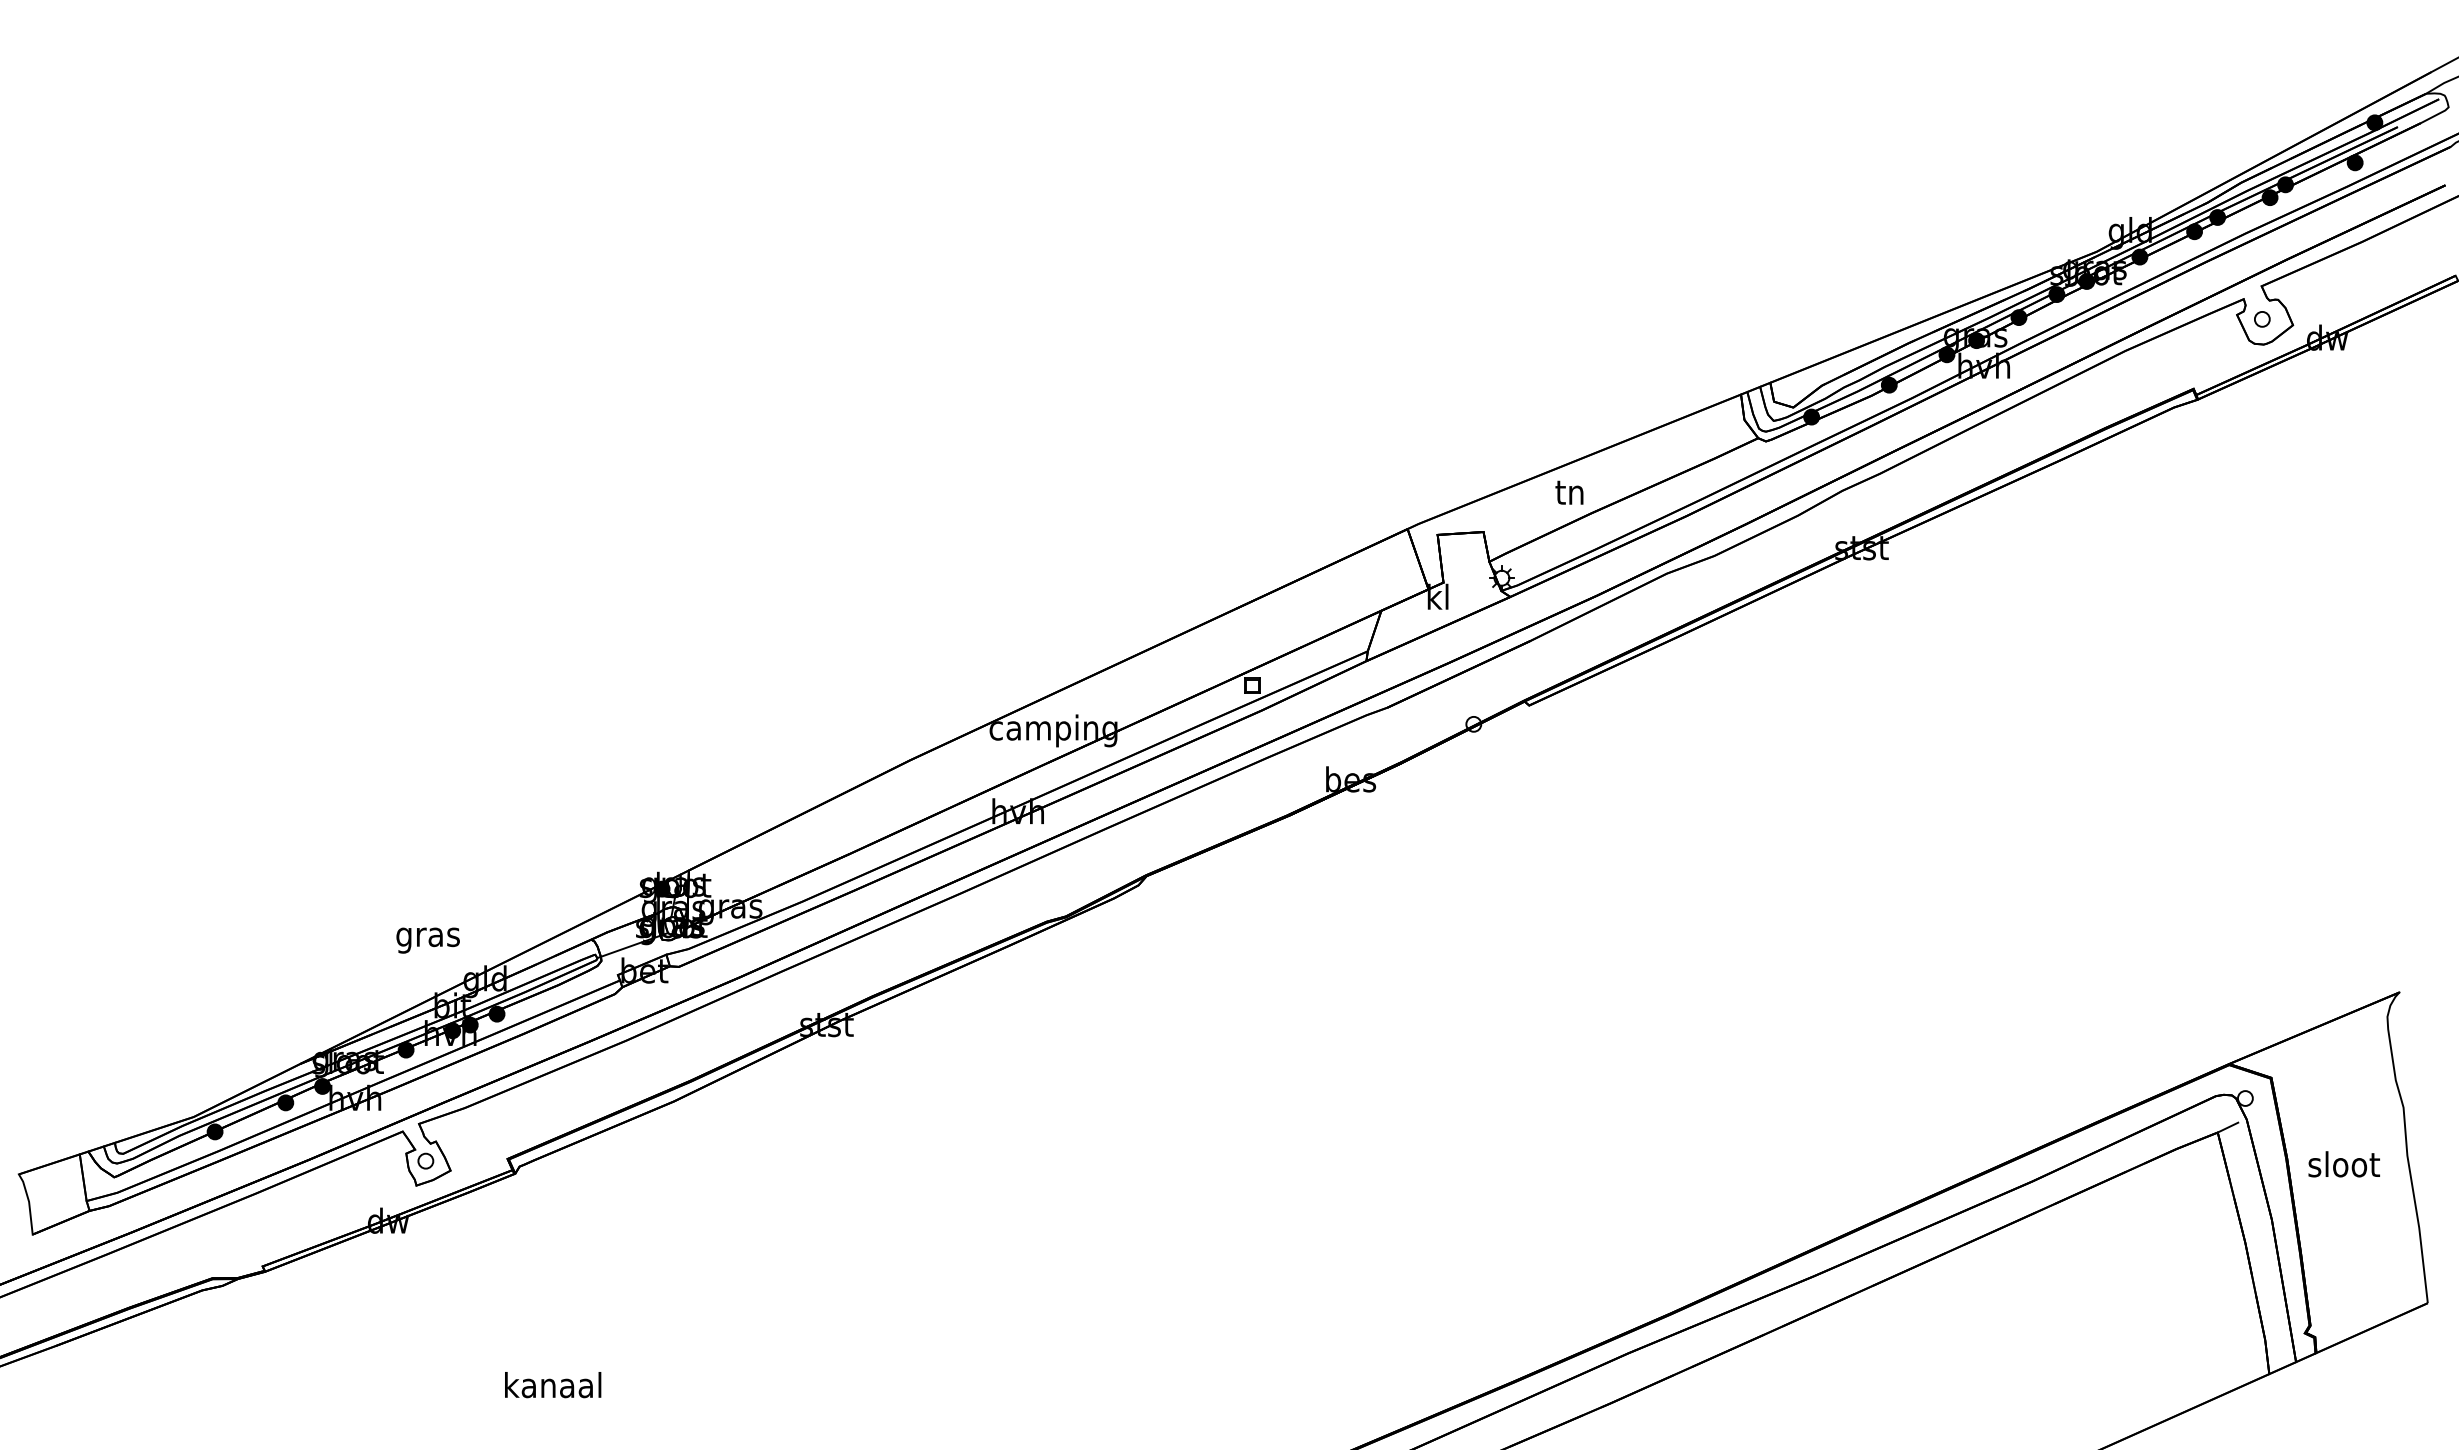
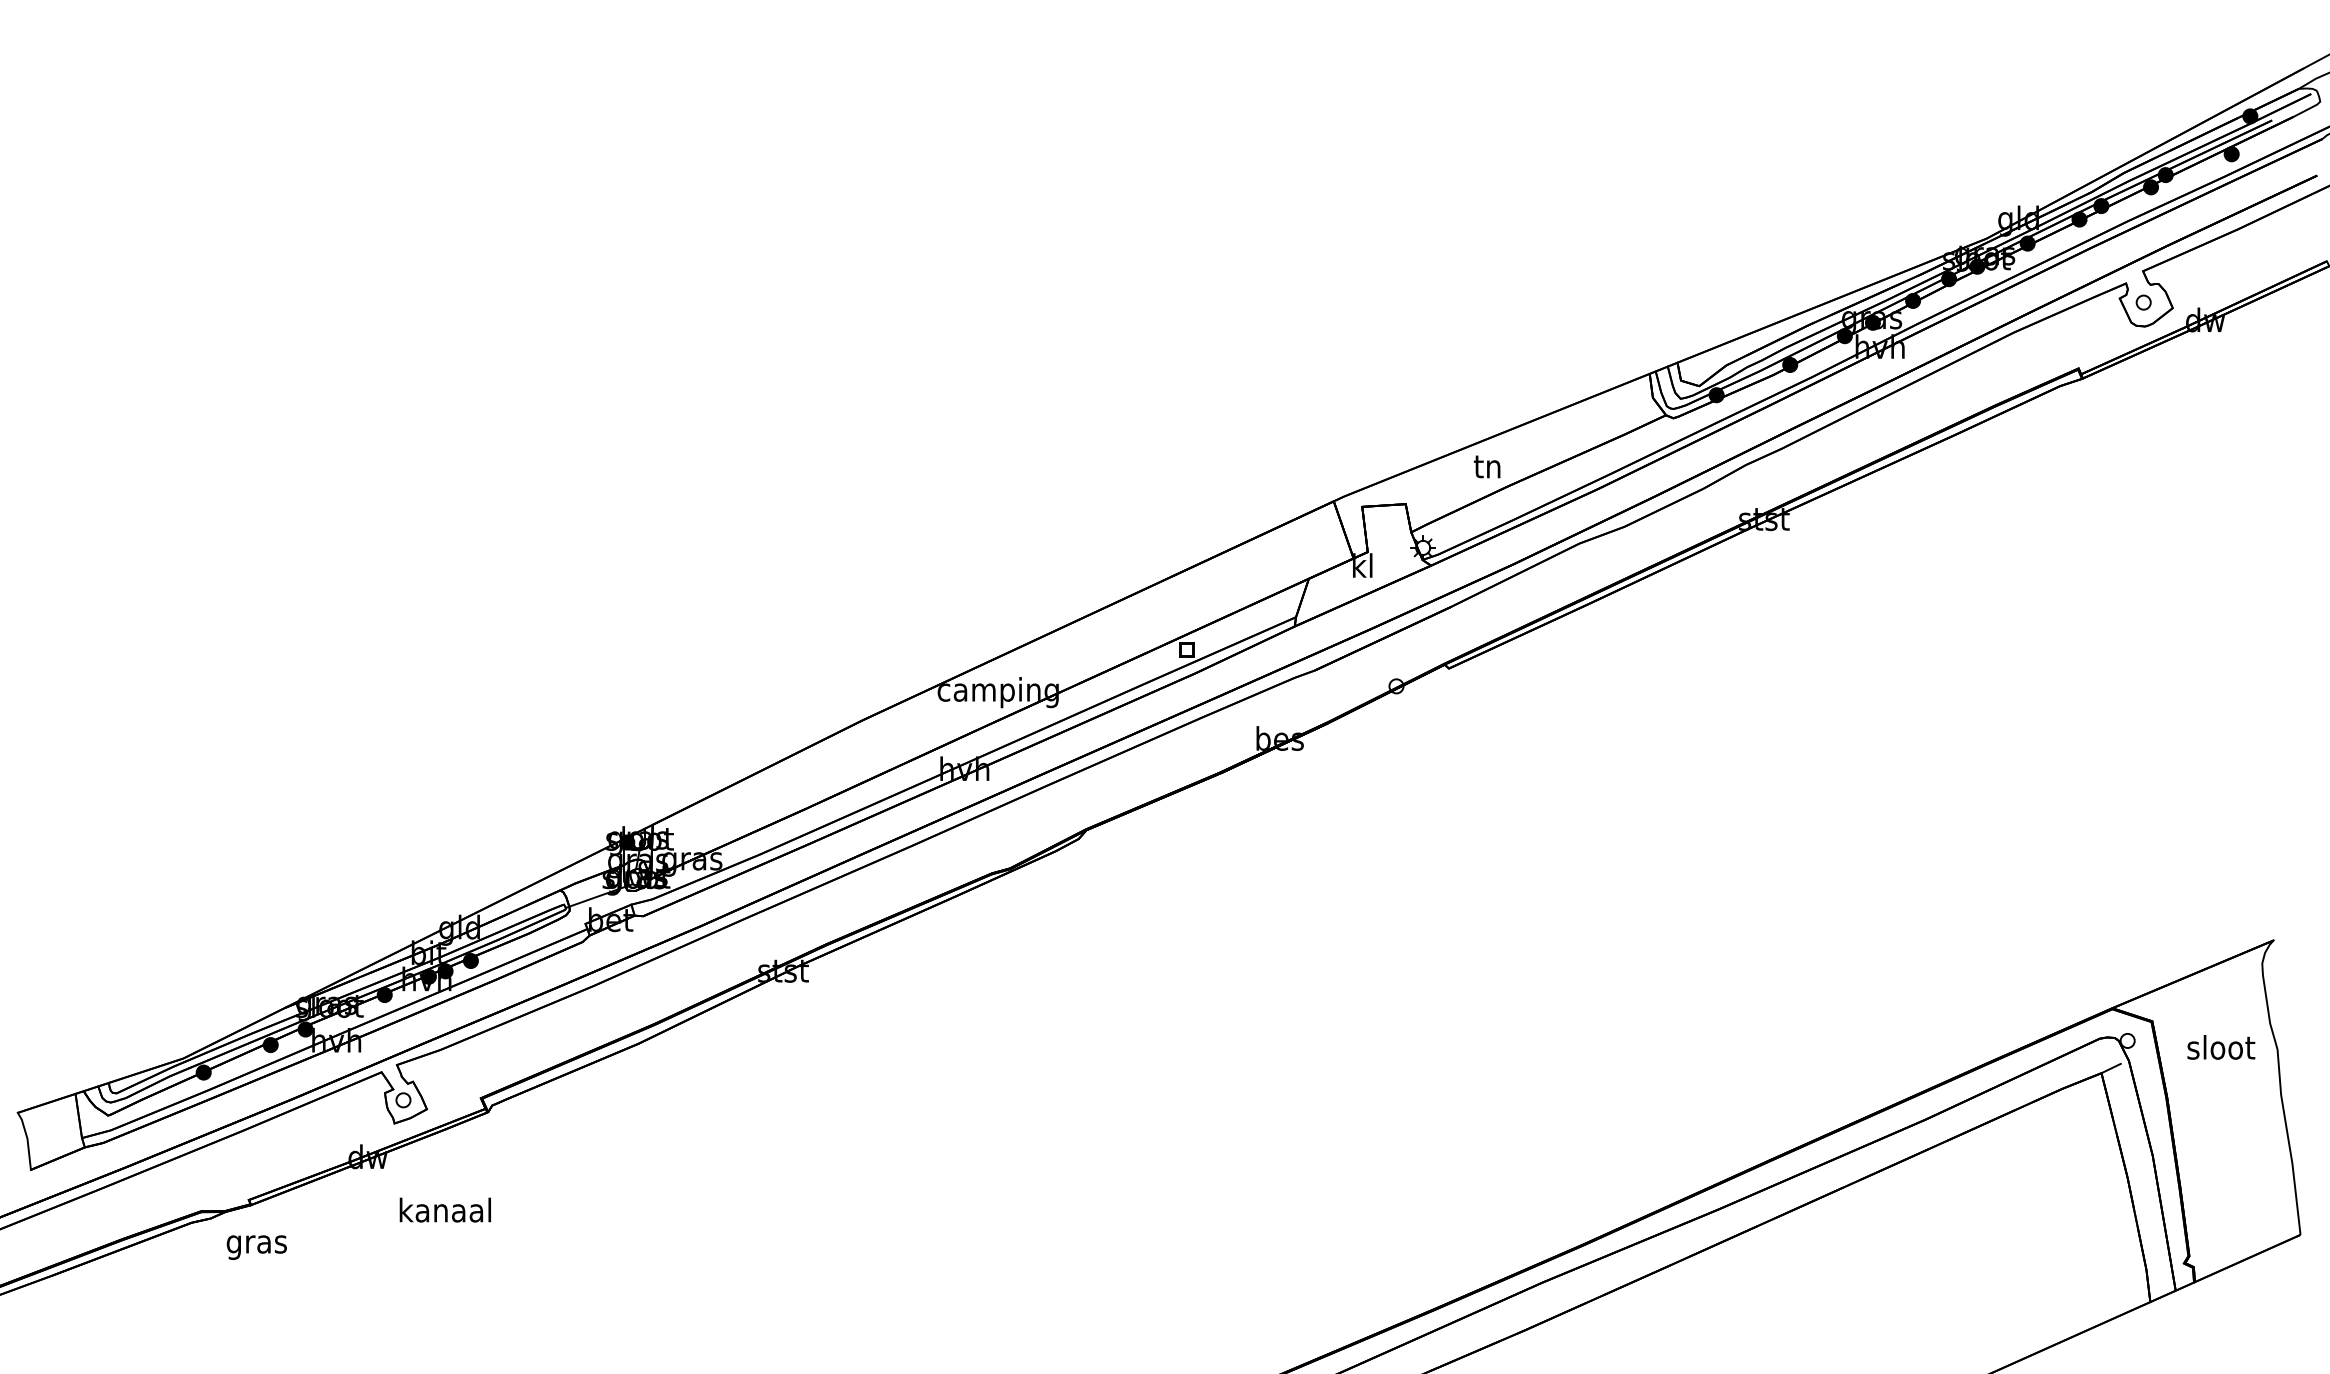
text: (427, 940) -> (256, 1247), moved
text: (2343, 1164) -> (2220, 1047), moved
text: (553, 1385) -> (445, 1210), moved

